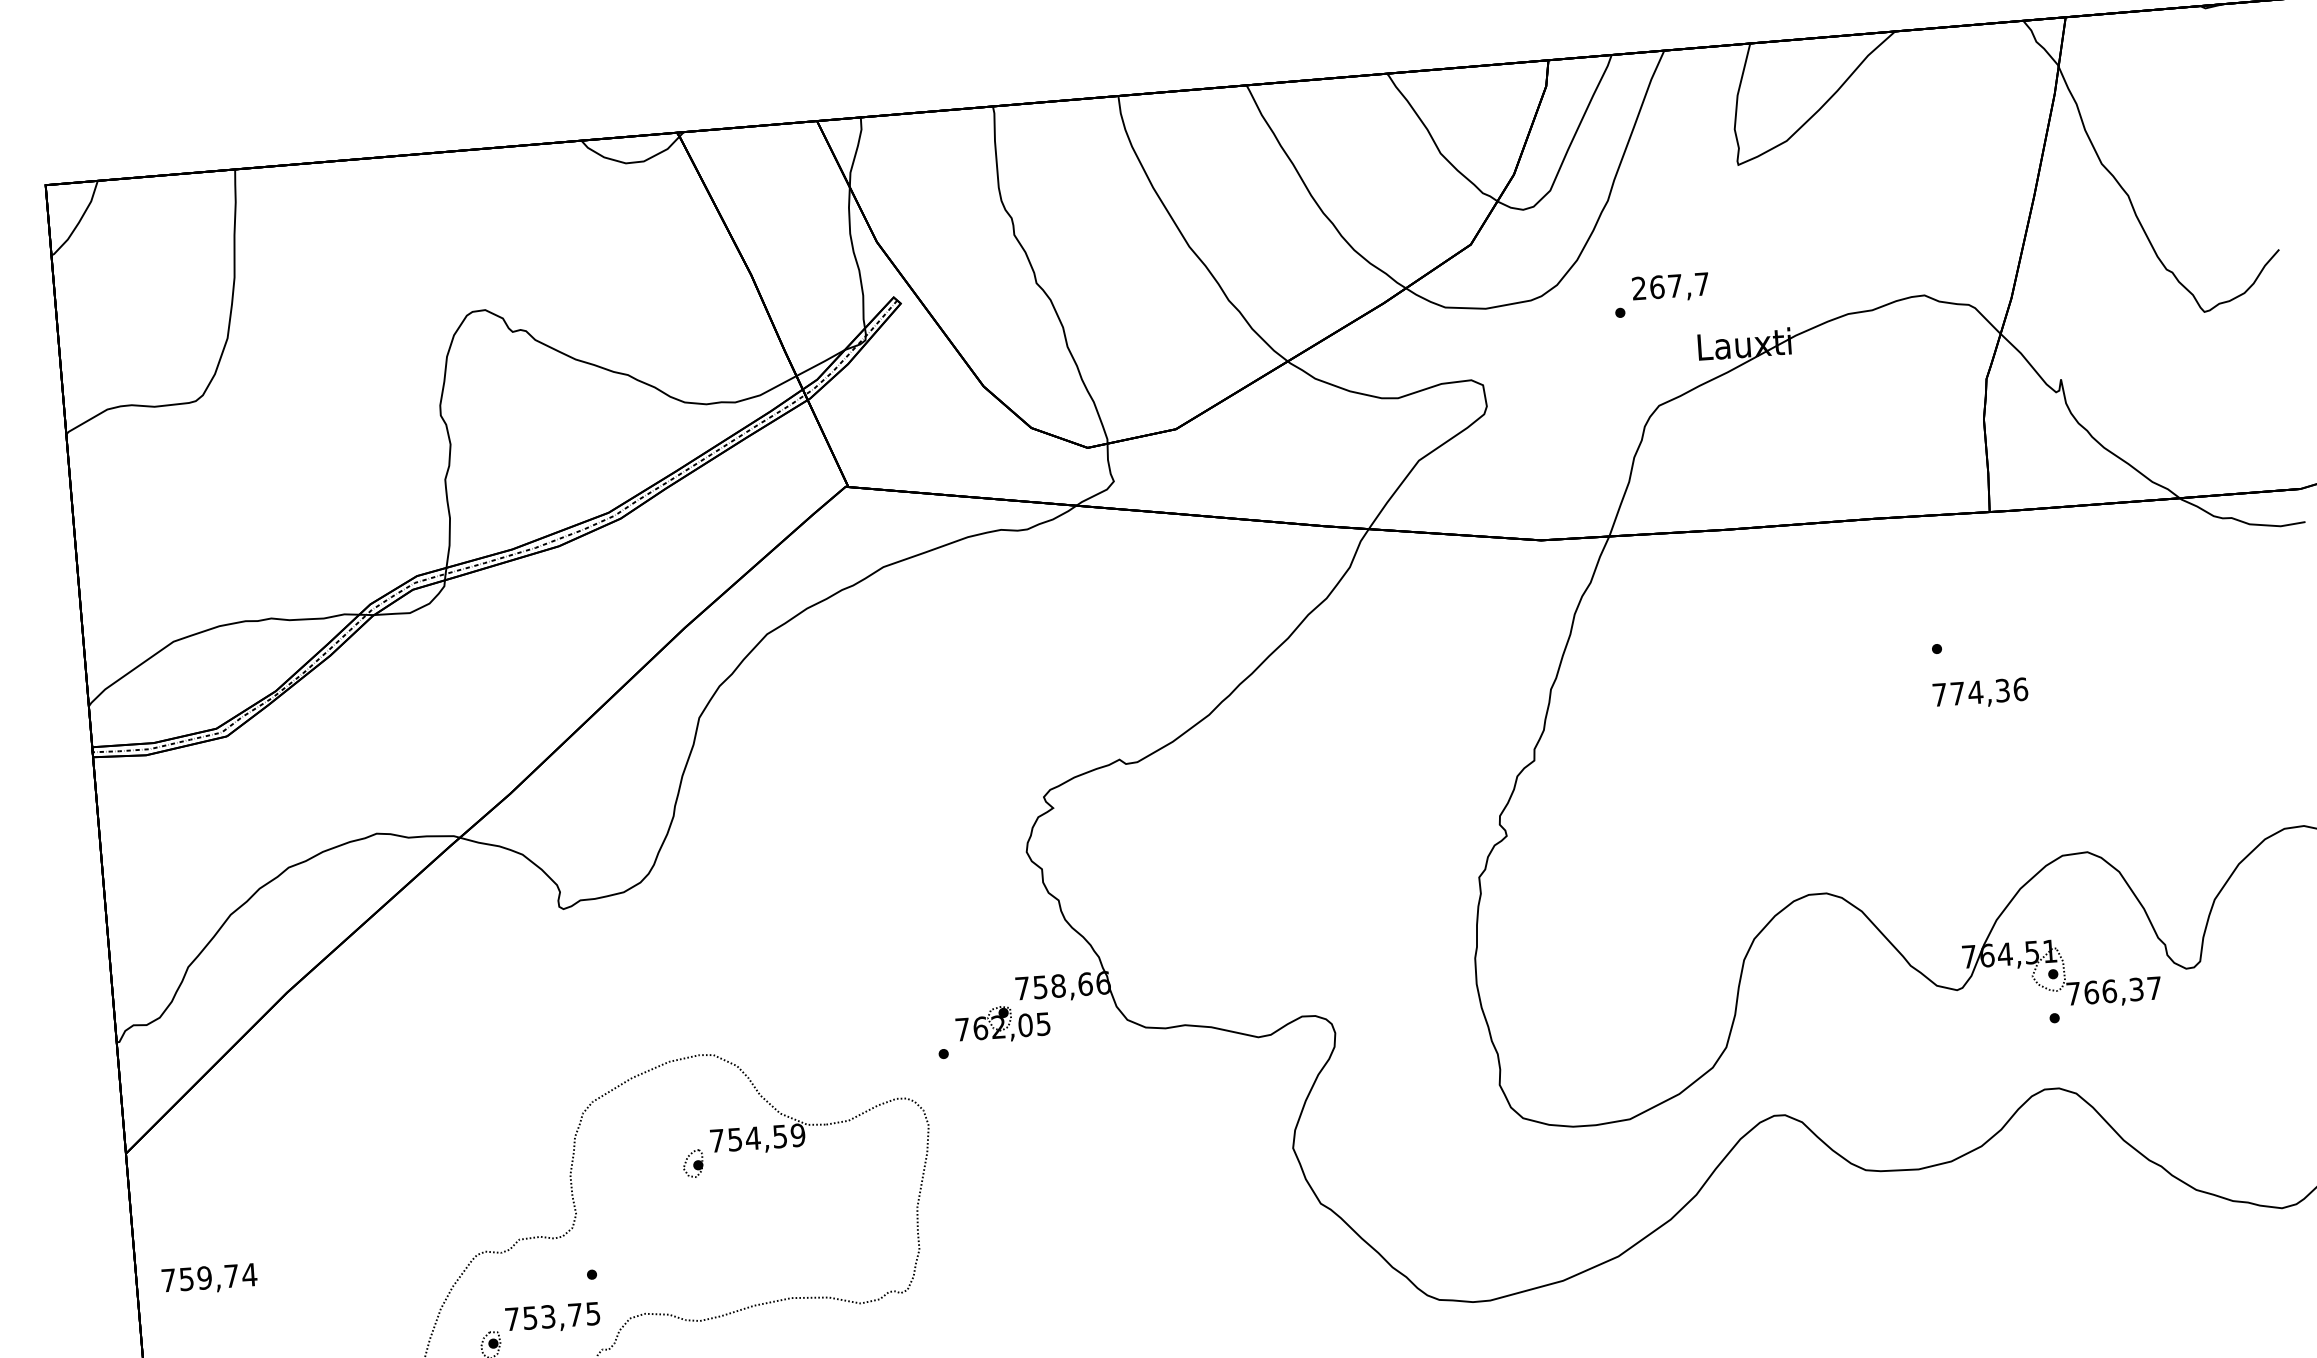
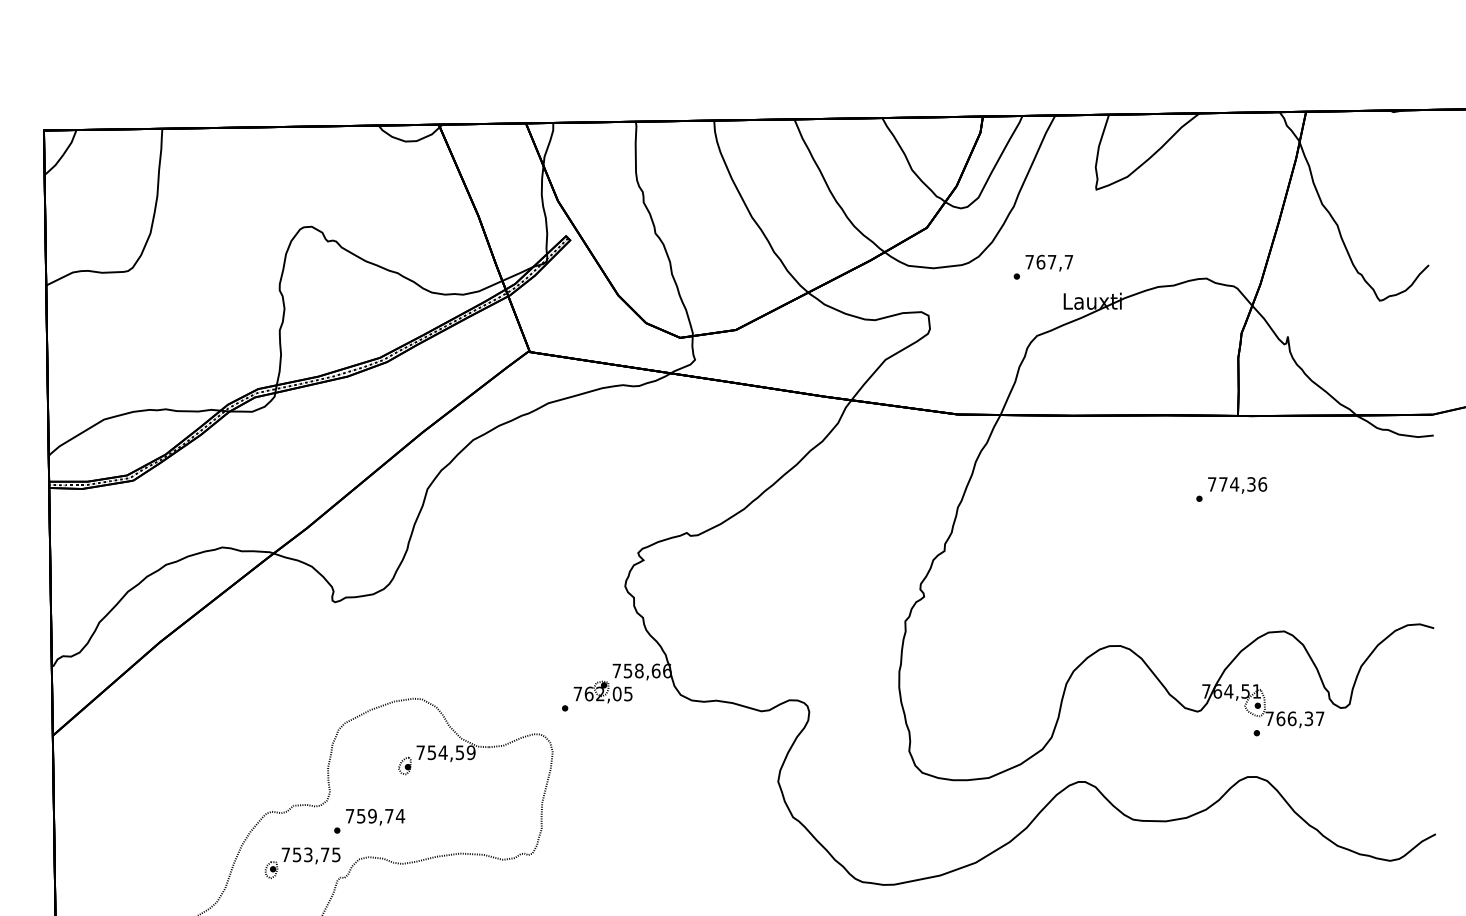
text: (1638, 287) -> (1029, 261), 267,7 -> 767,7
text: (1980, 693) -> (1237, 485), moved
text: (209, 1278) -> (375, 816), moved

